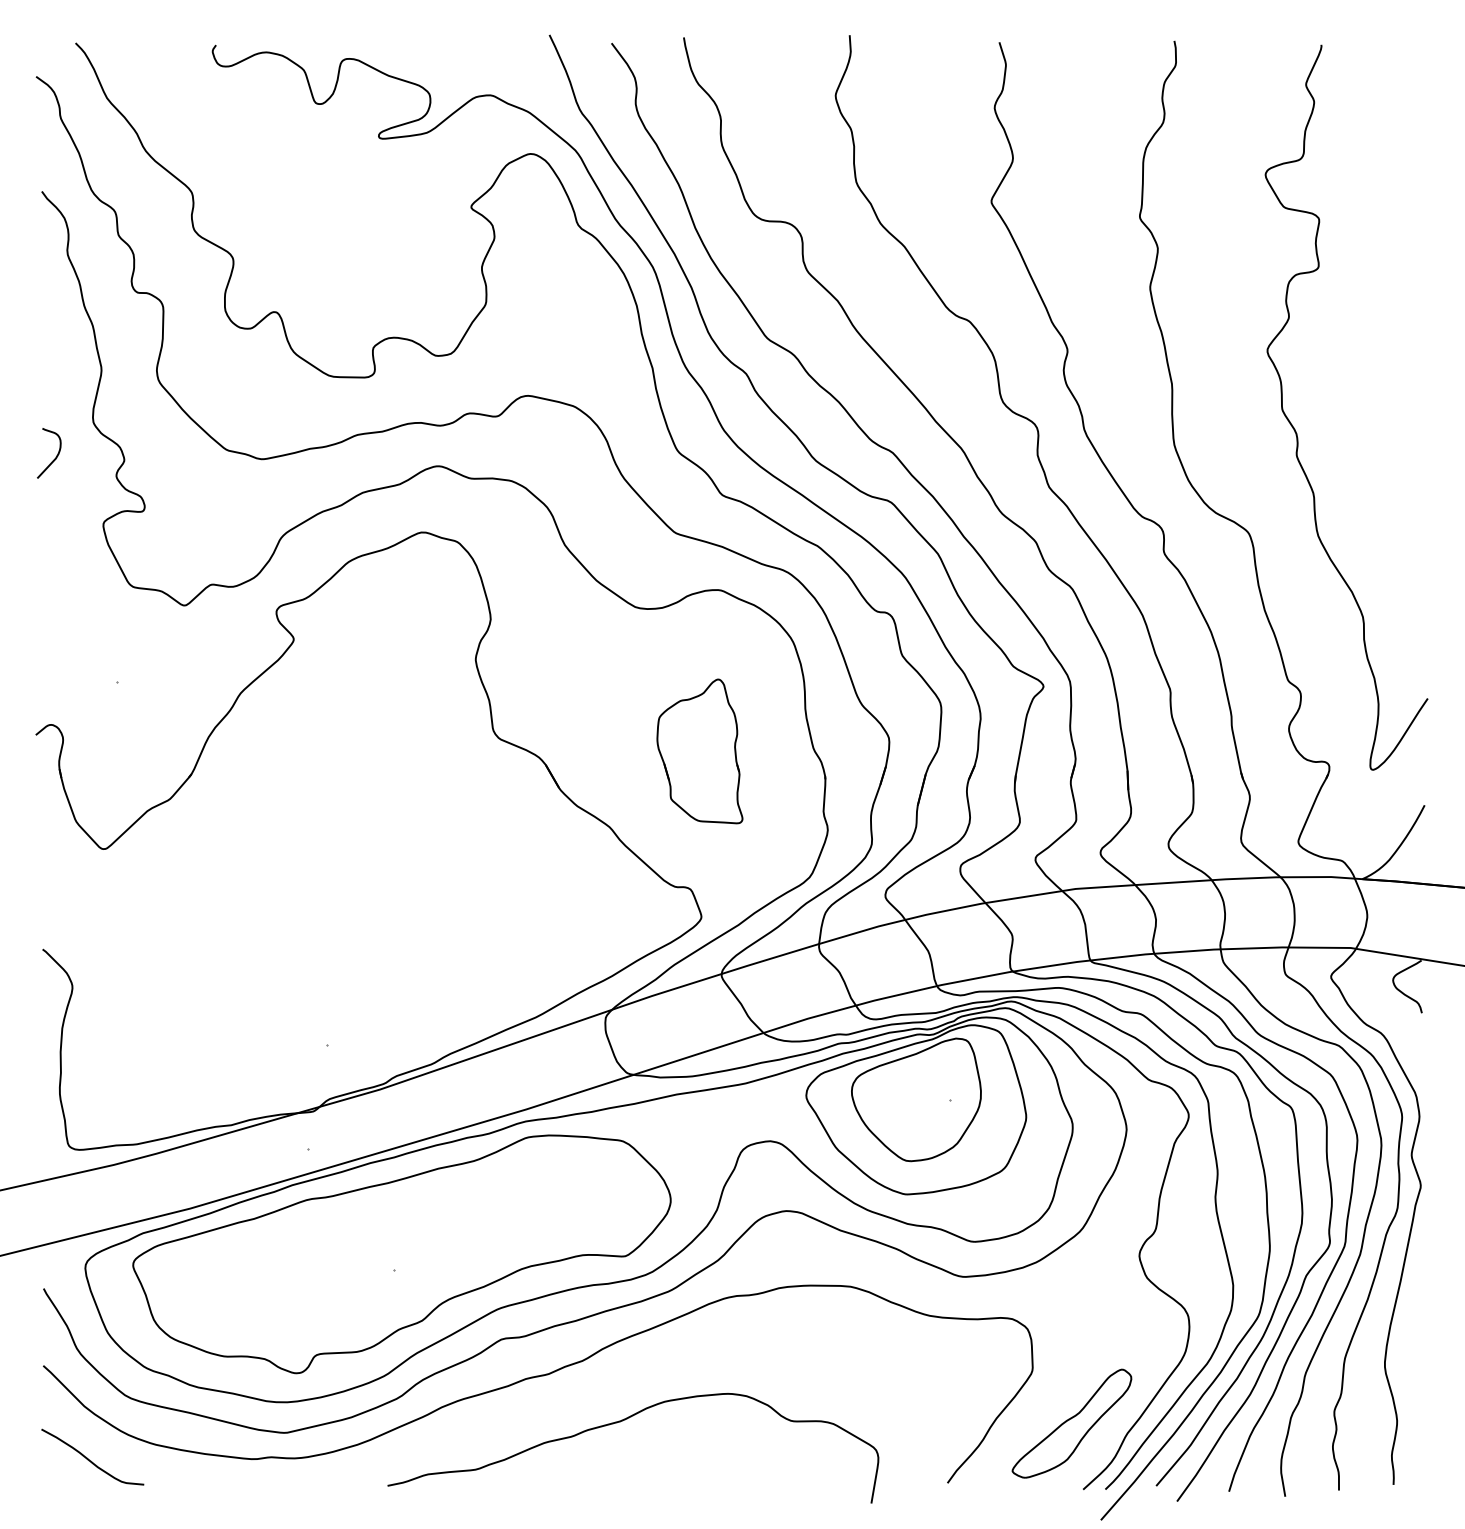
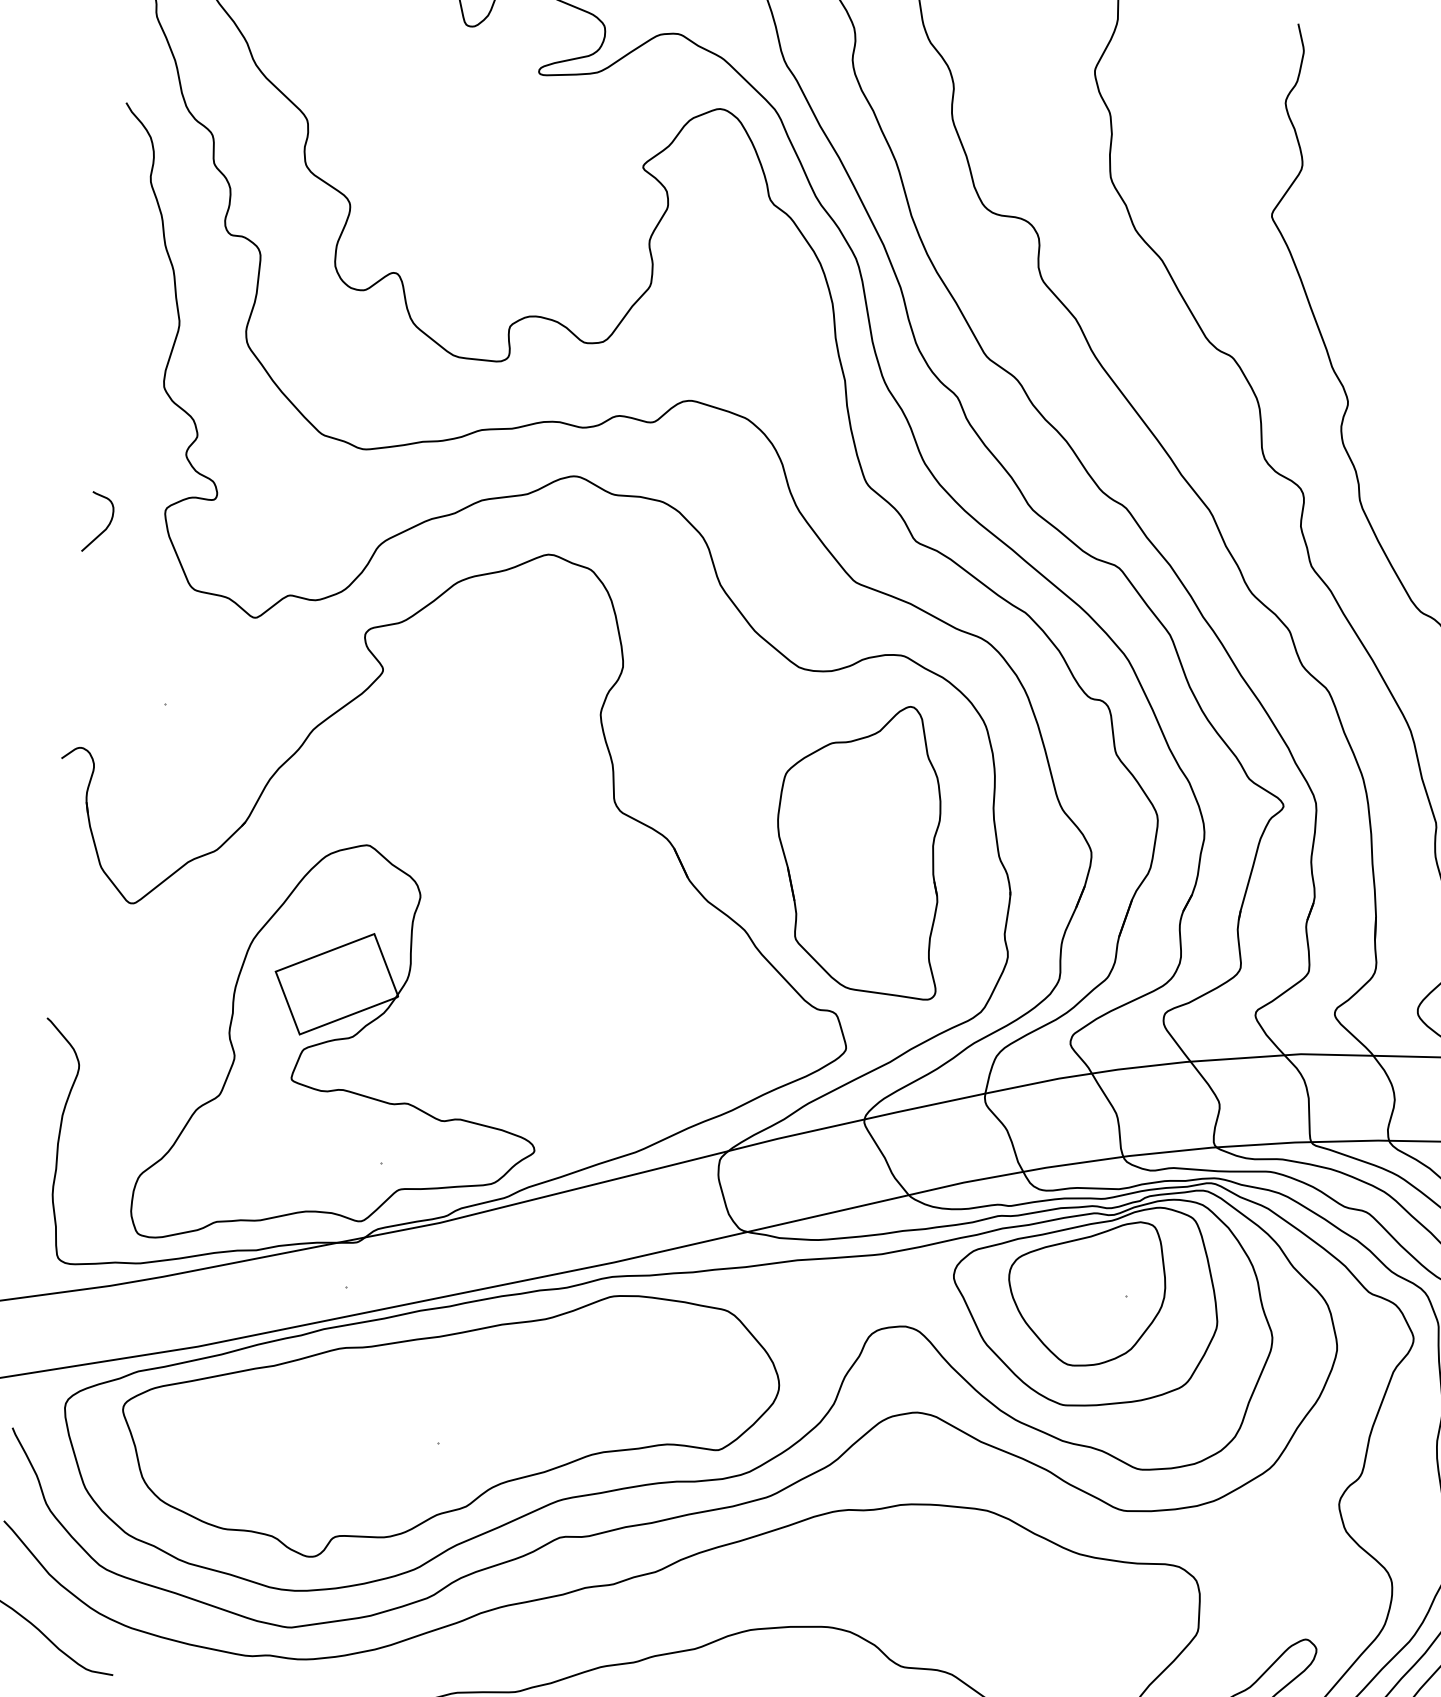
curve: (54, 458) -> (104, 529), moved
part: (699, 751) -> (861, 848), size x1.67
part: (287, 946) -> (343, 1040), added

